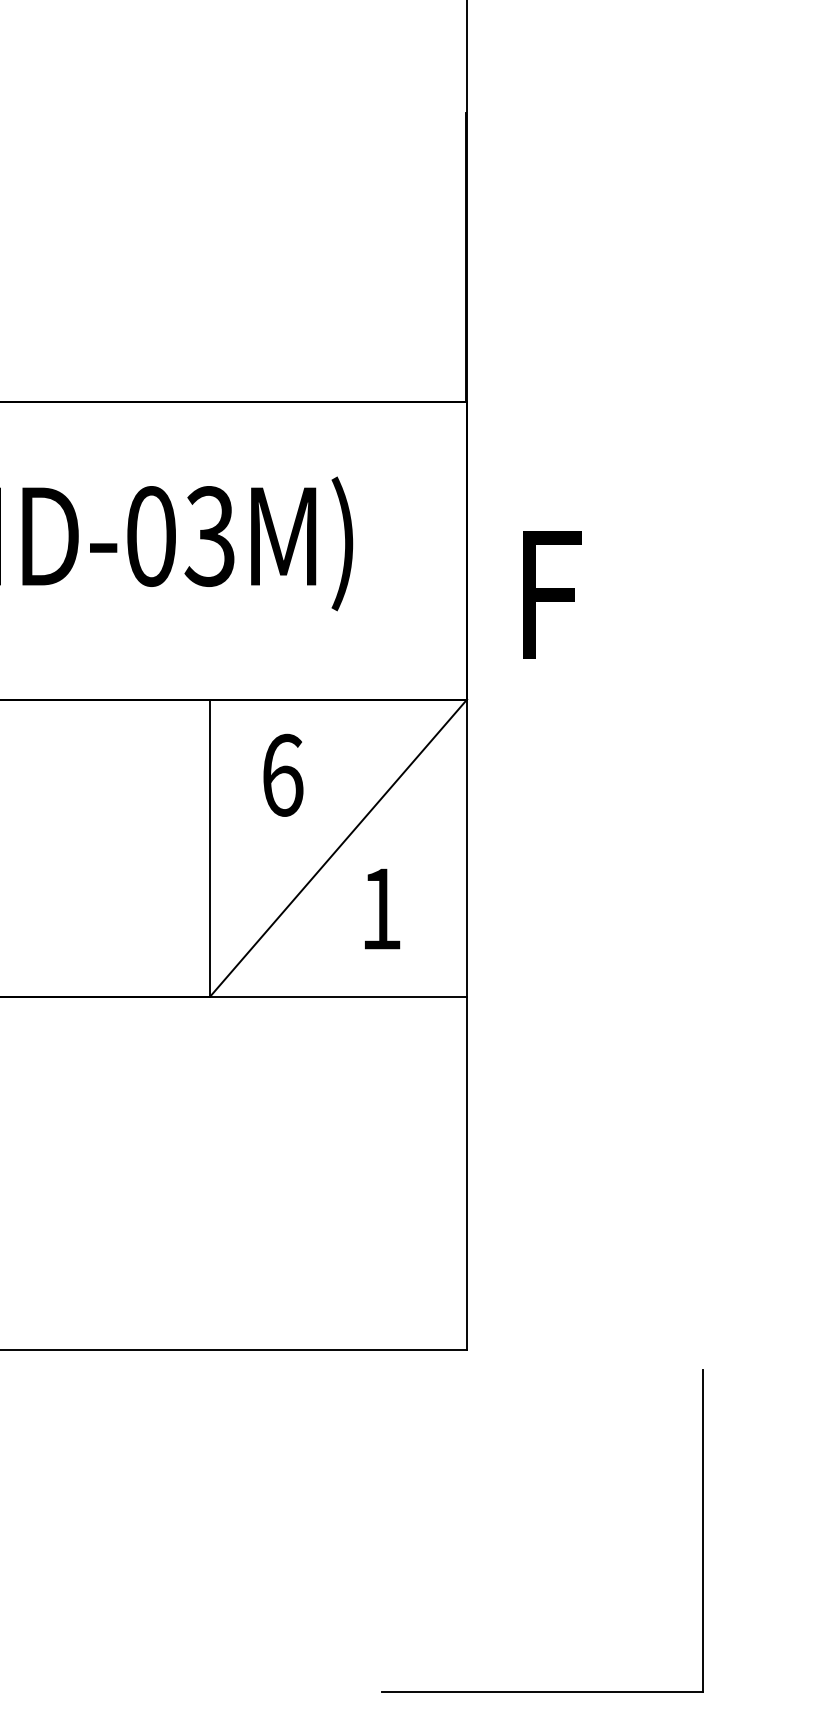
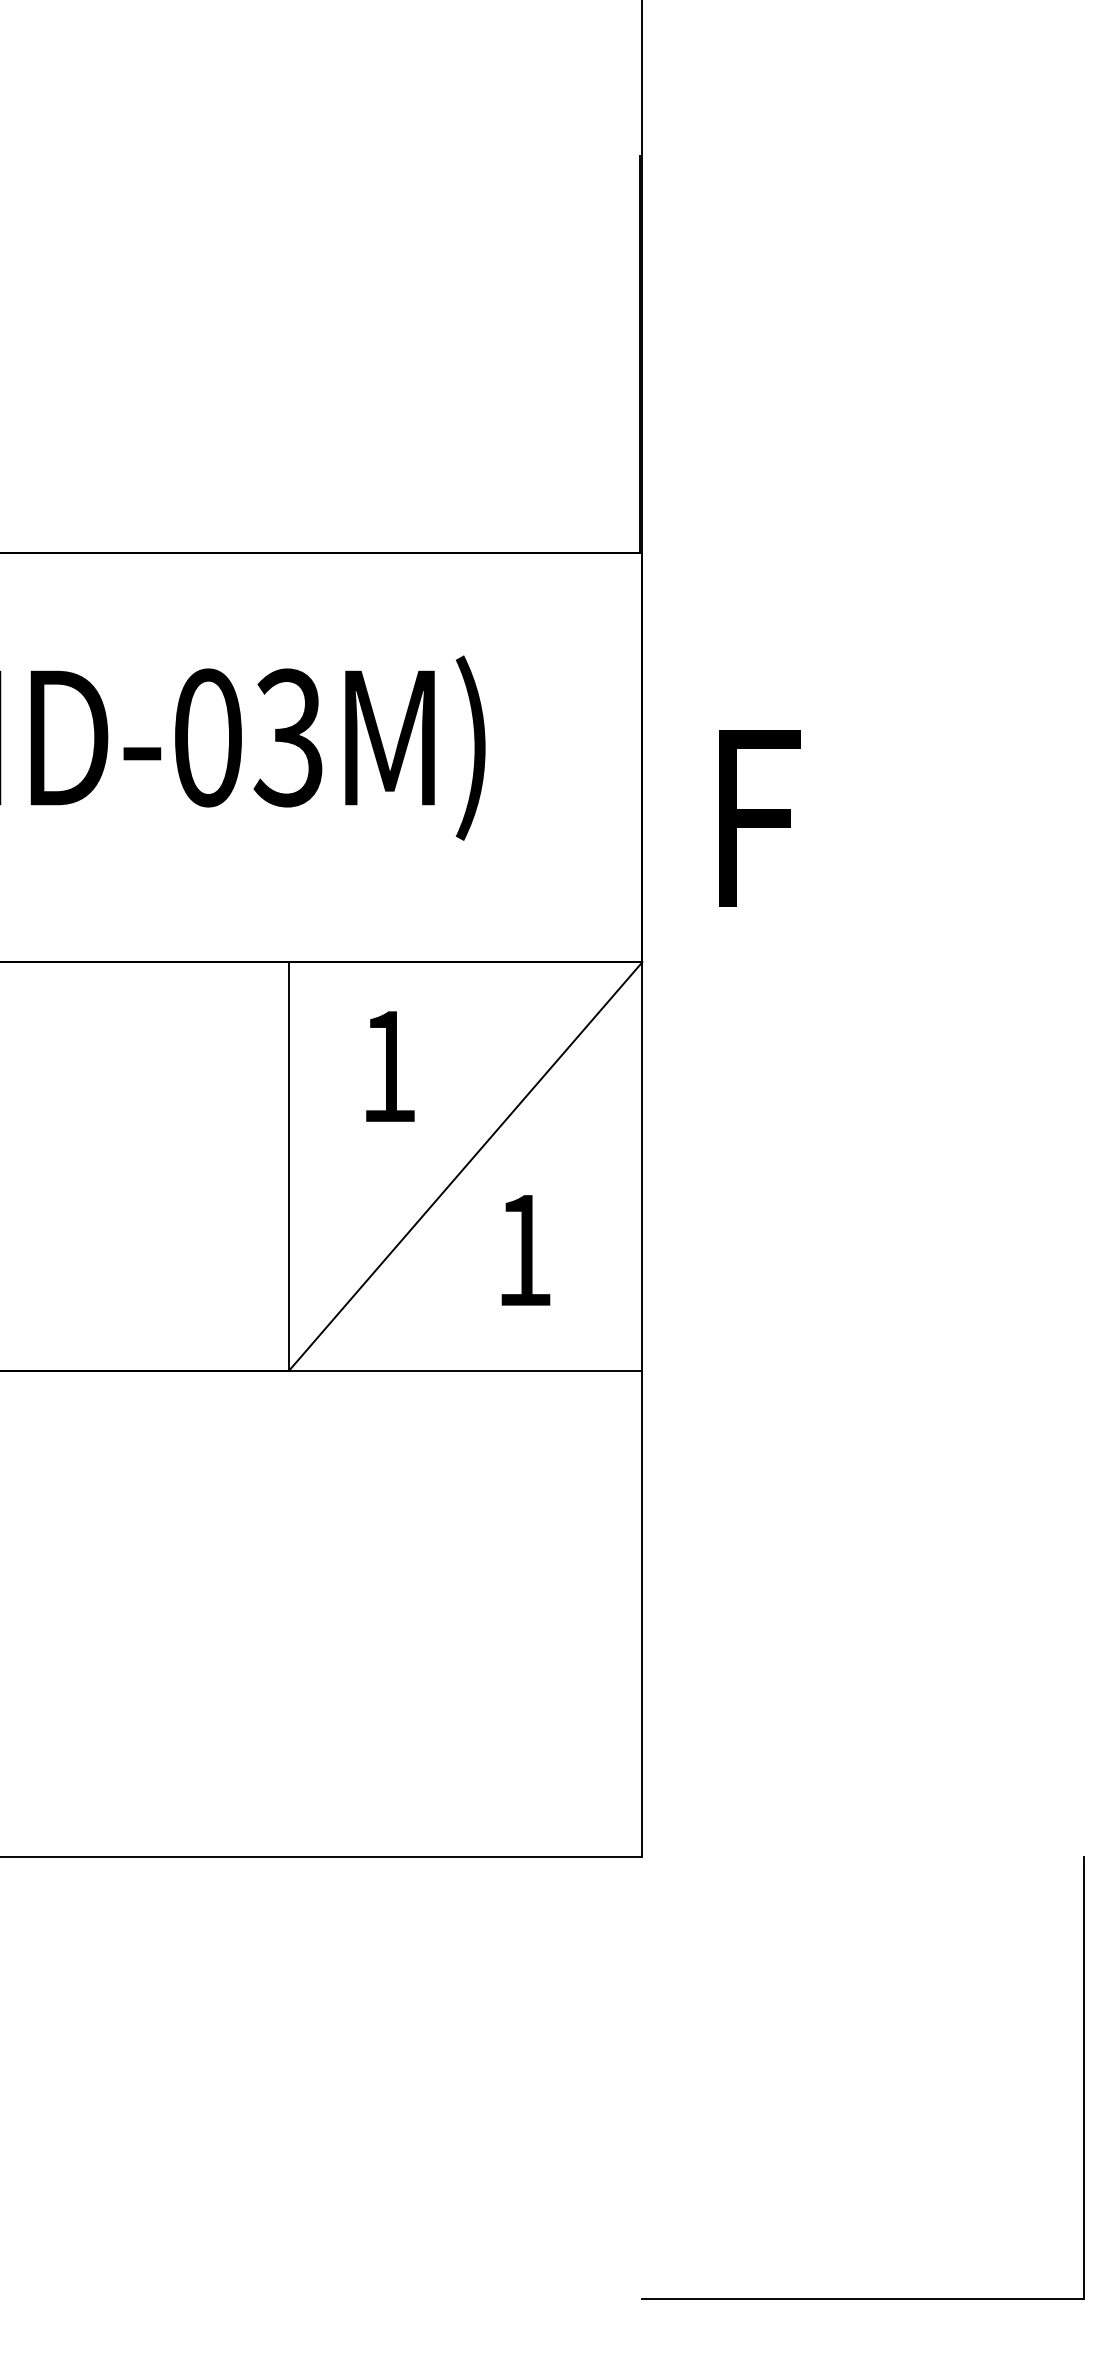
text: (283, 775) -> (389, 1066), 6 -> 1
part: (702, 1530) -> (1083, 2077), moved

